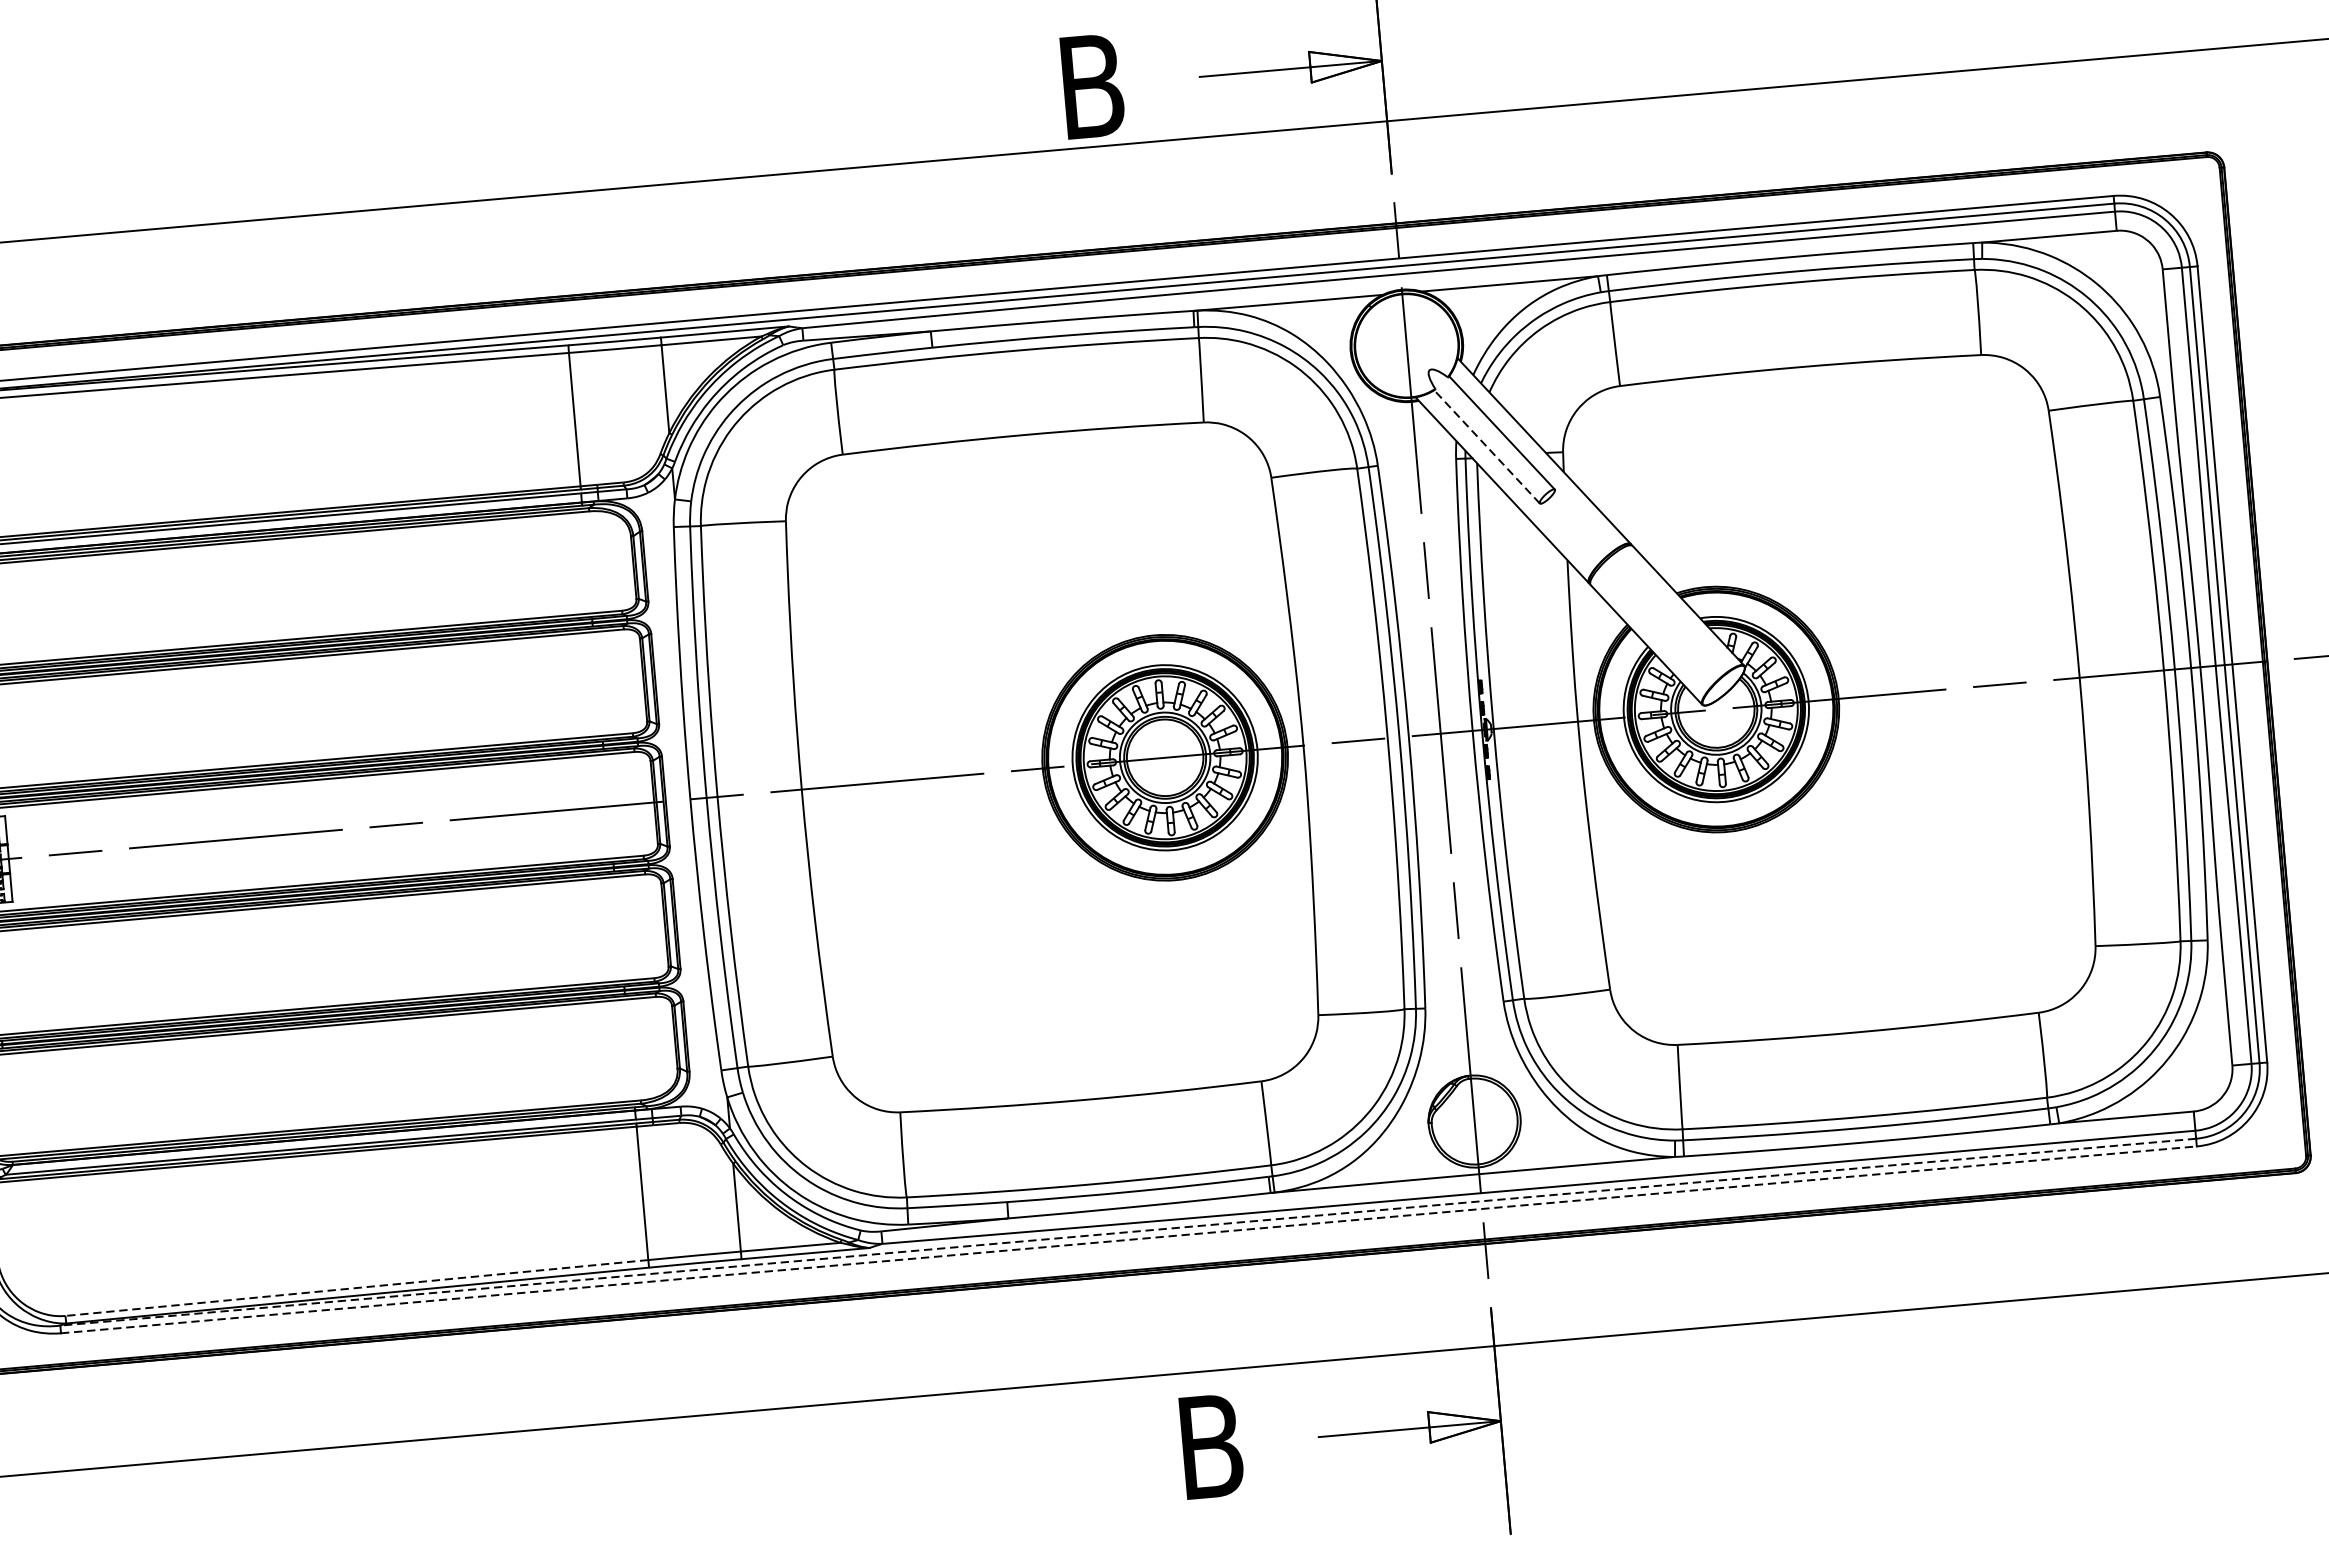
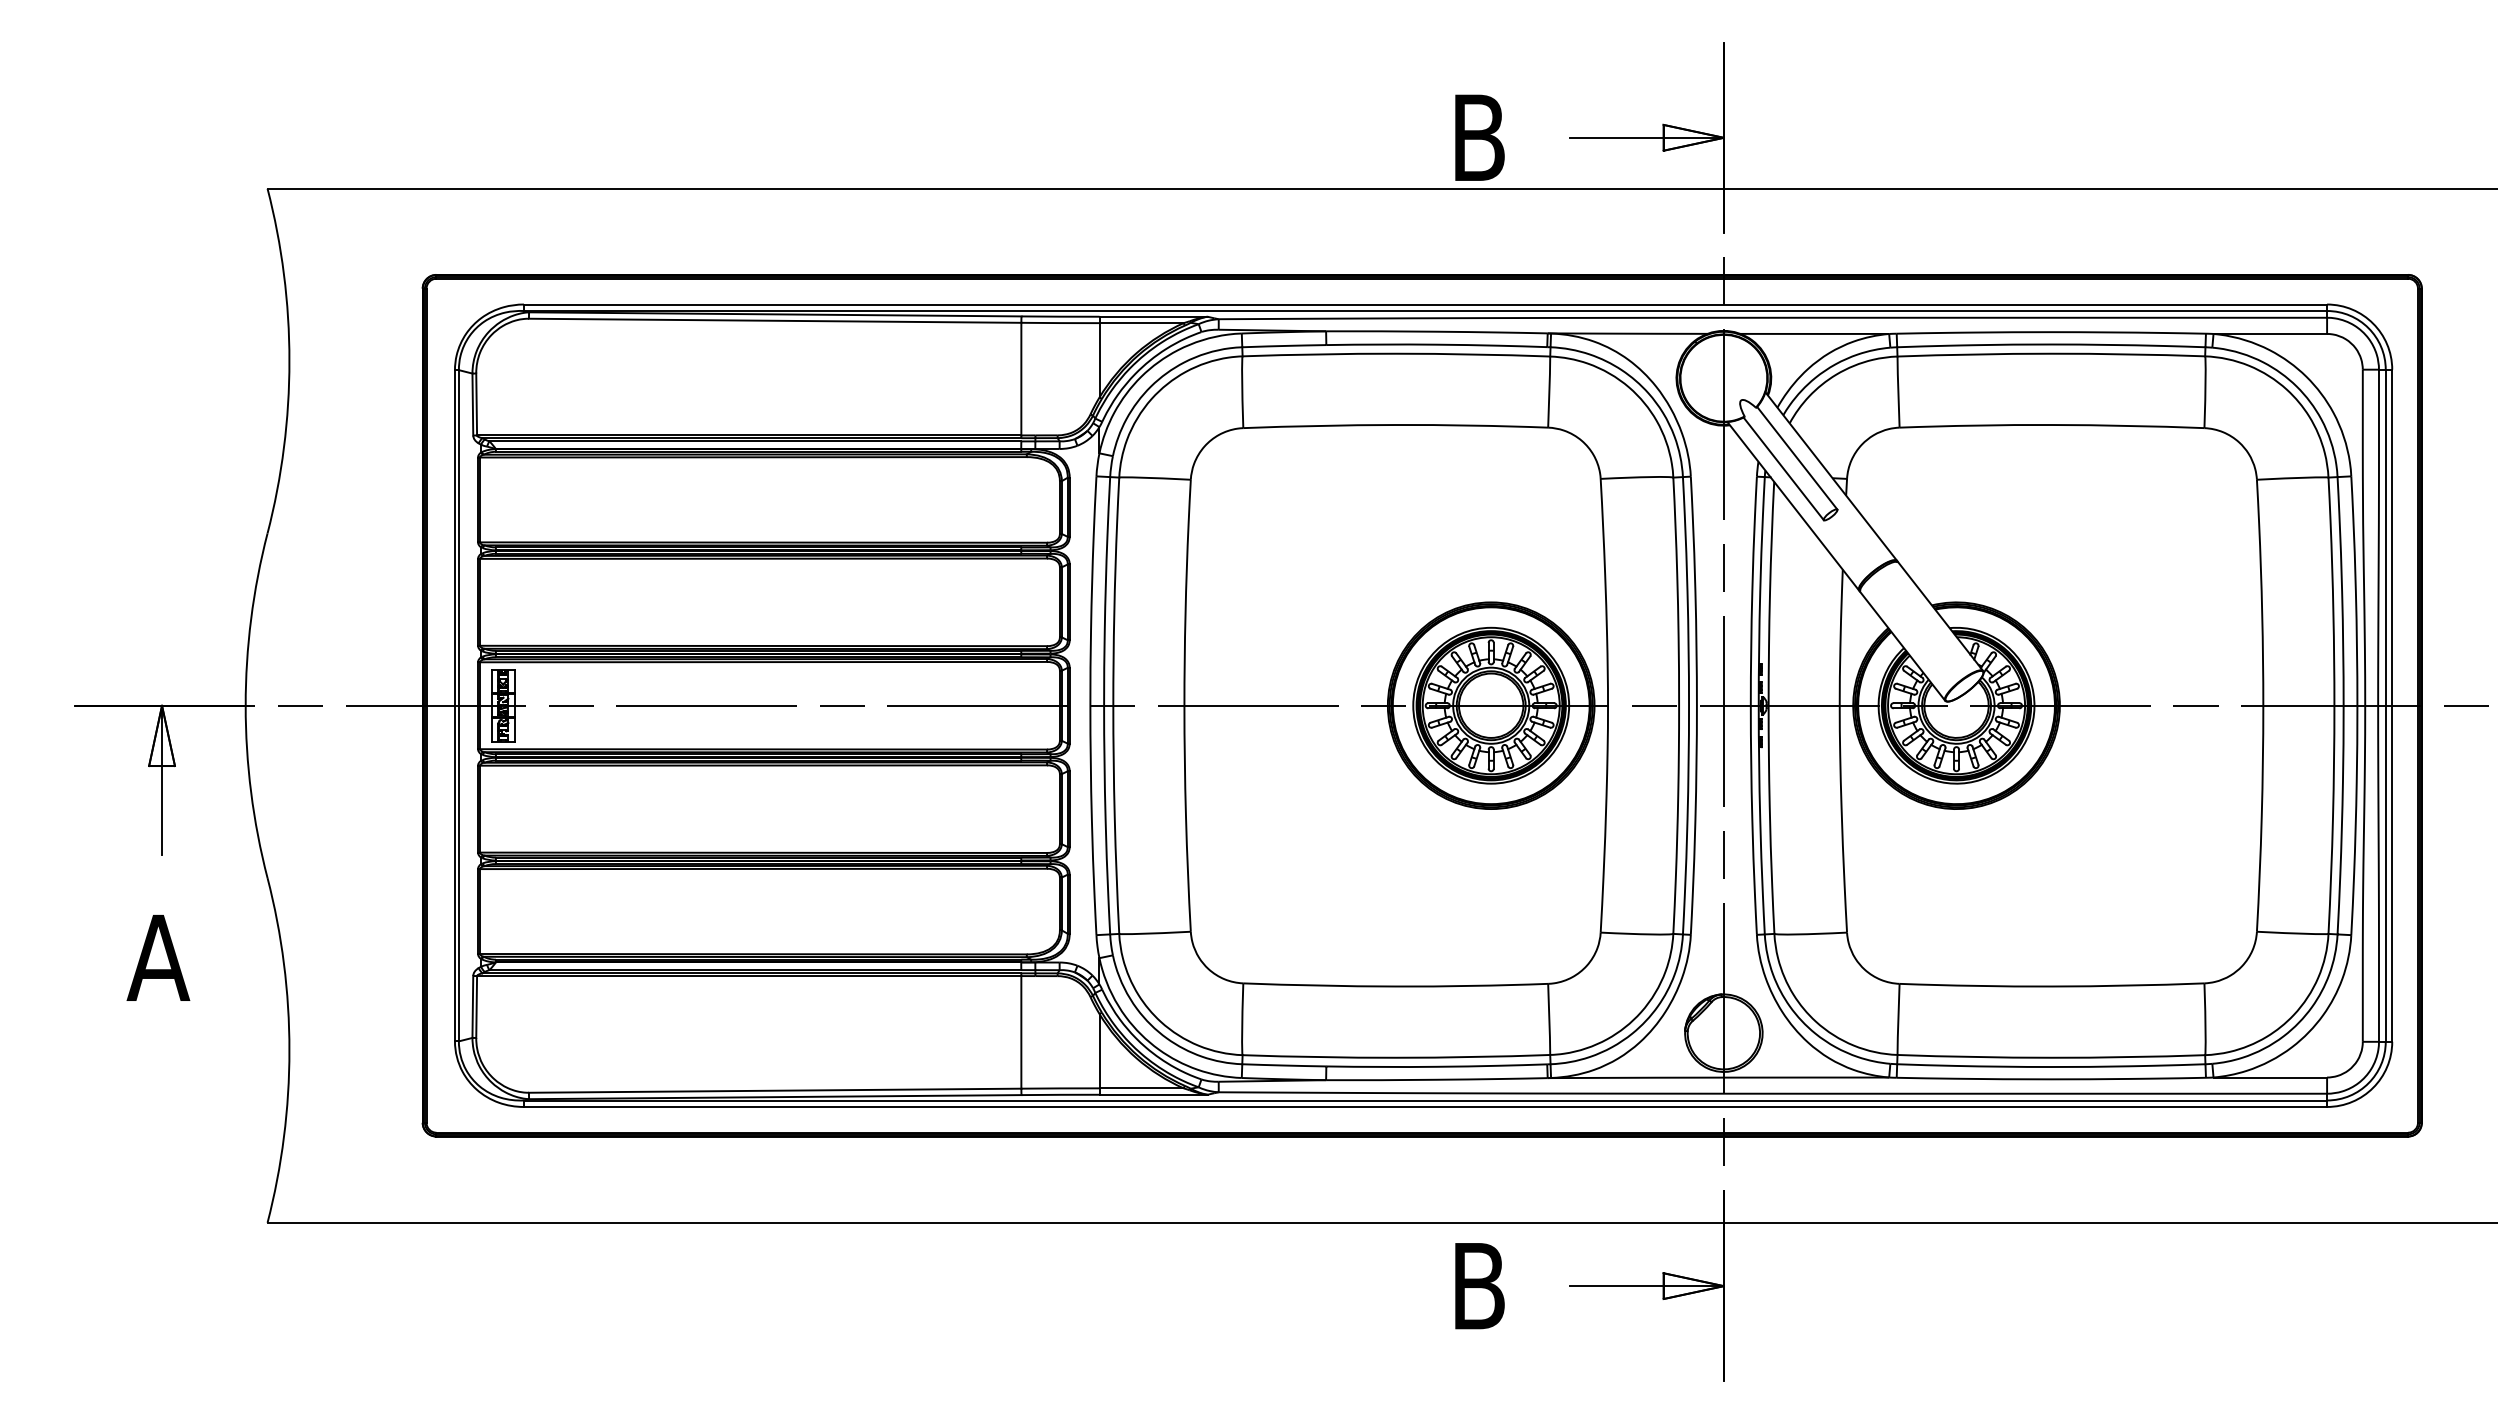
line: (1486, 446) -> (1783, 468), dashed -> solid
line: (1128, 1232) -> (1425, 1100), dashed -> solid
line: (1128, 1239) -> (1425, 1106), dashed -> solid
line: (356, 1287) -> (774, 1090), dashed -> solid

